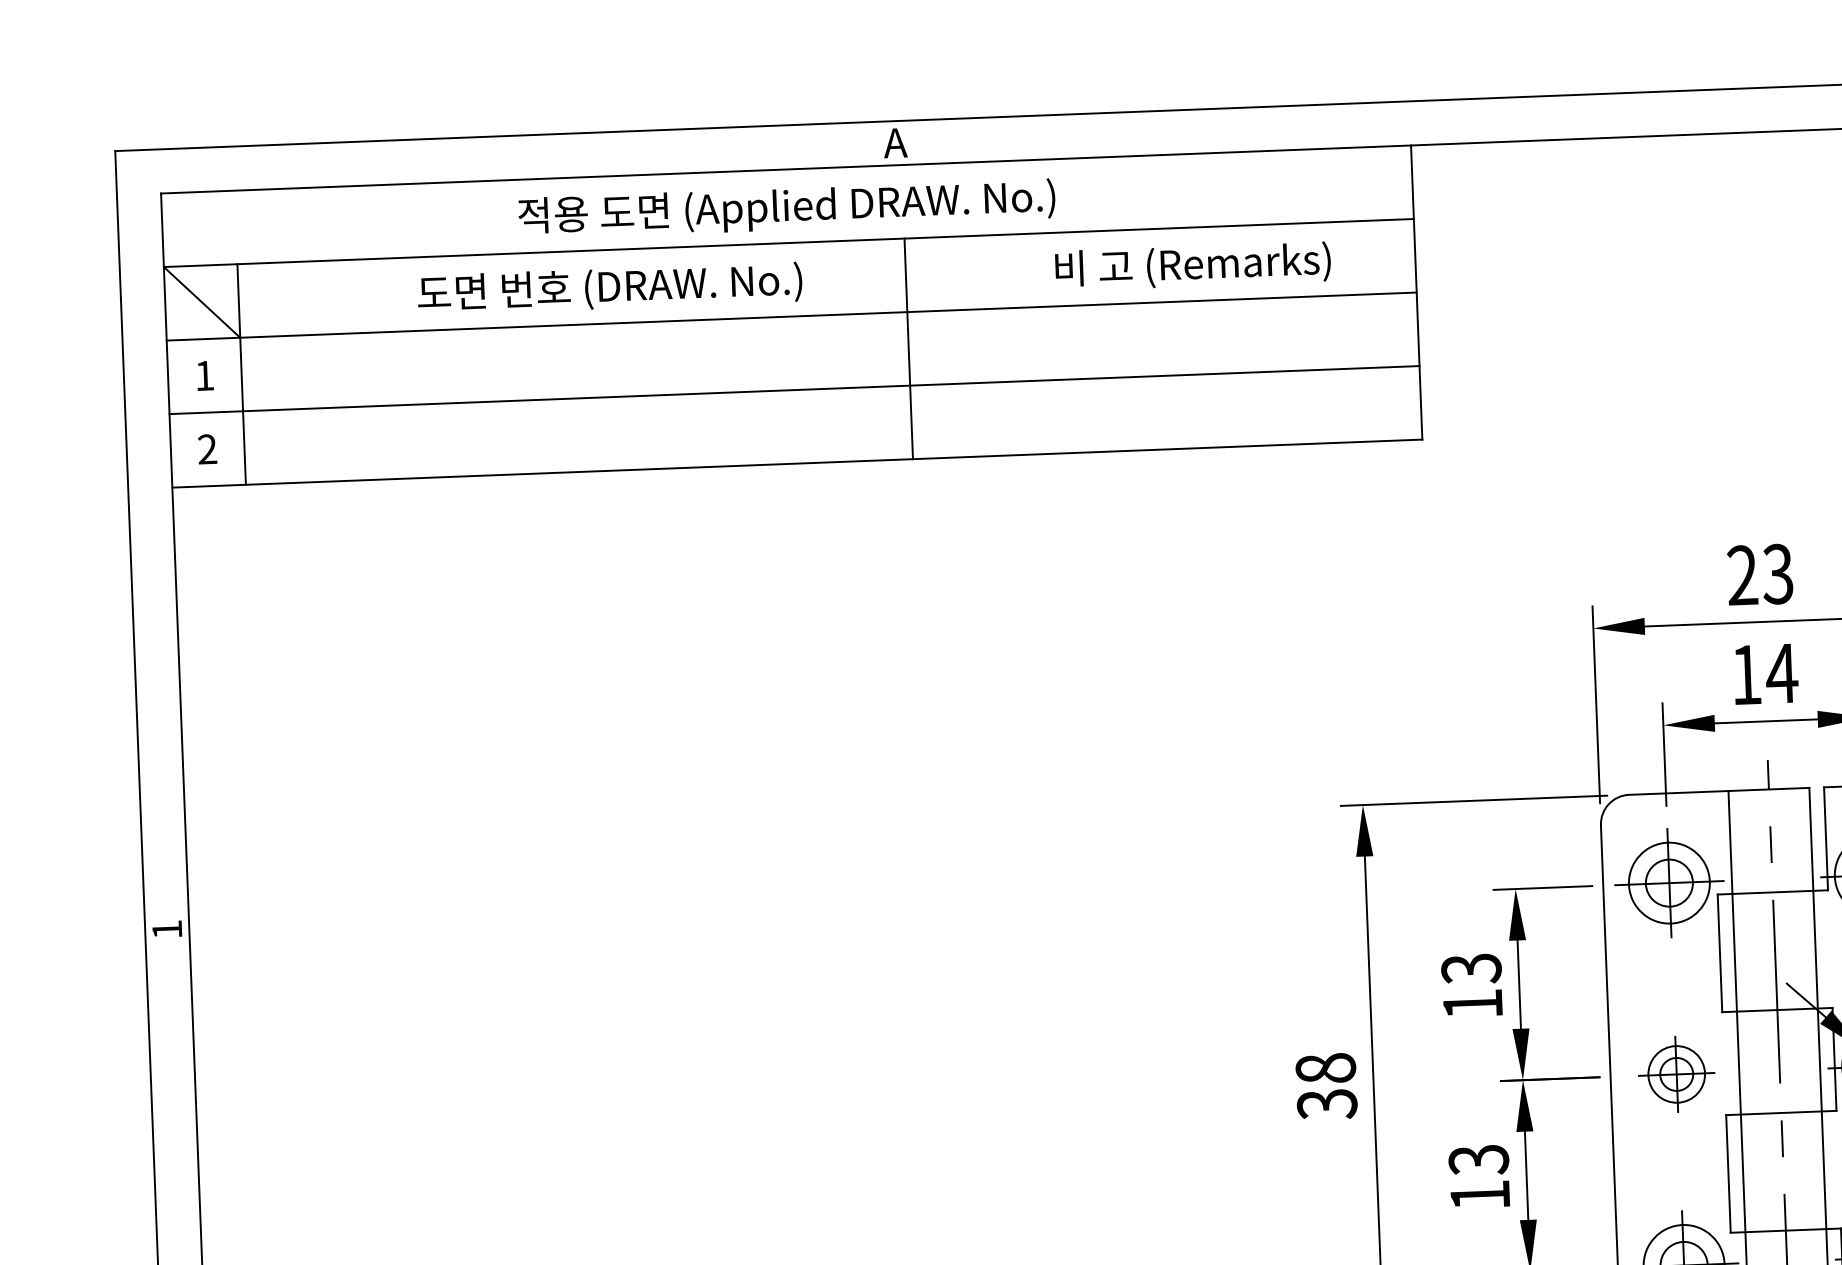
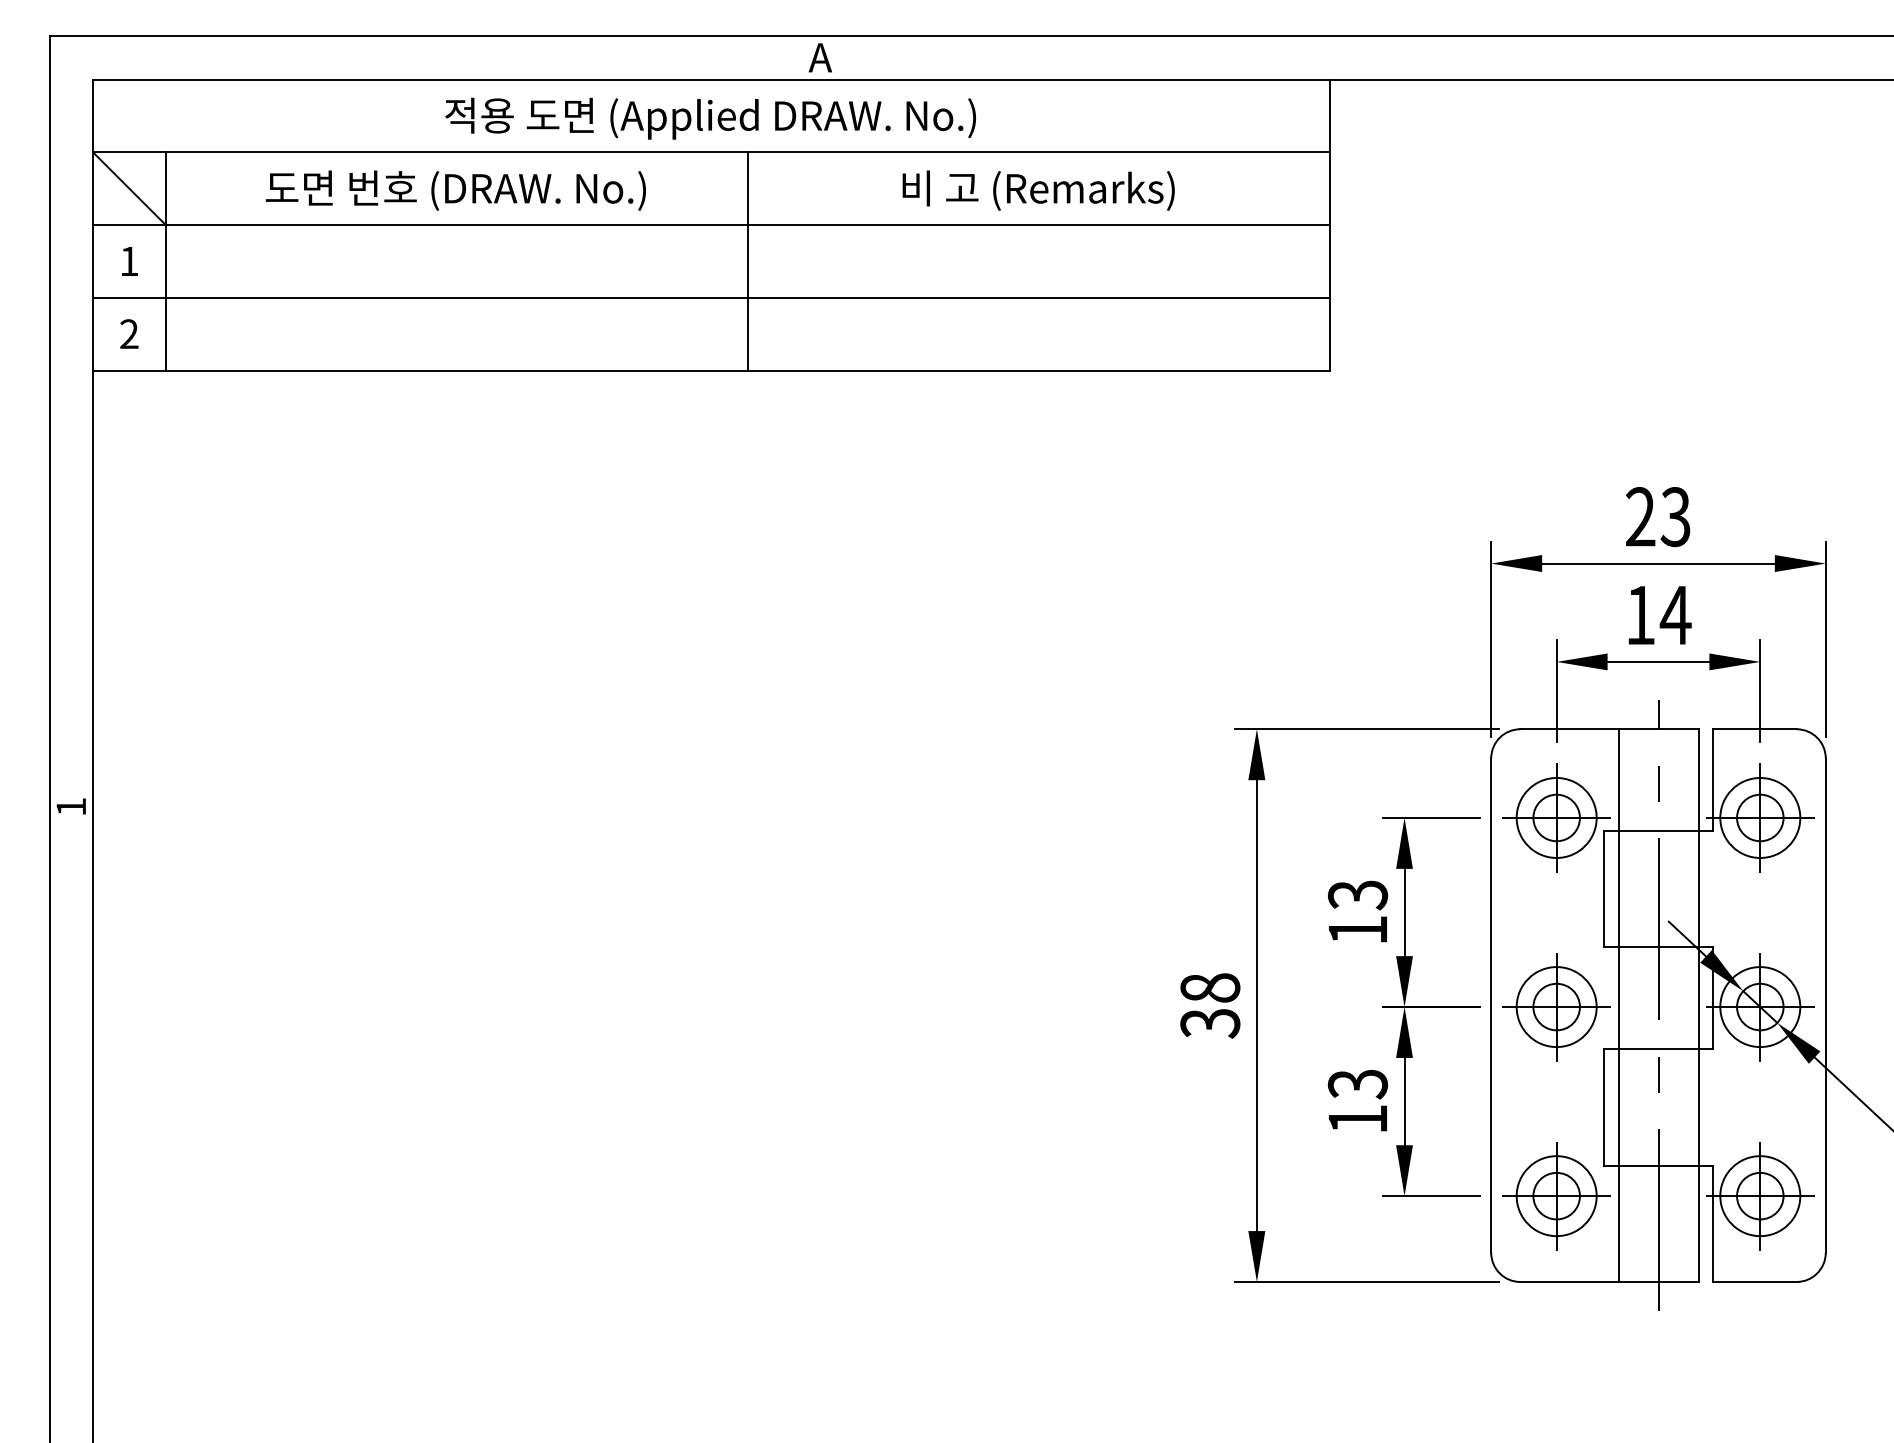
text: (1192, 266) -> (1038, 190), moved
text: (609, 288) -> (455, 190), moved
line: (908, 348) -> (747, 261), moved
part: (1676, 1074) -> (1556, 1007), size x1.43

